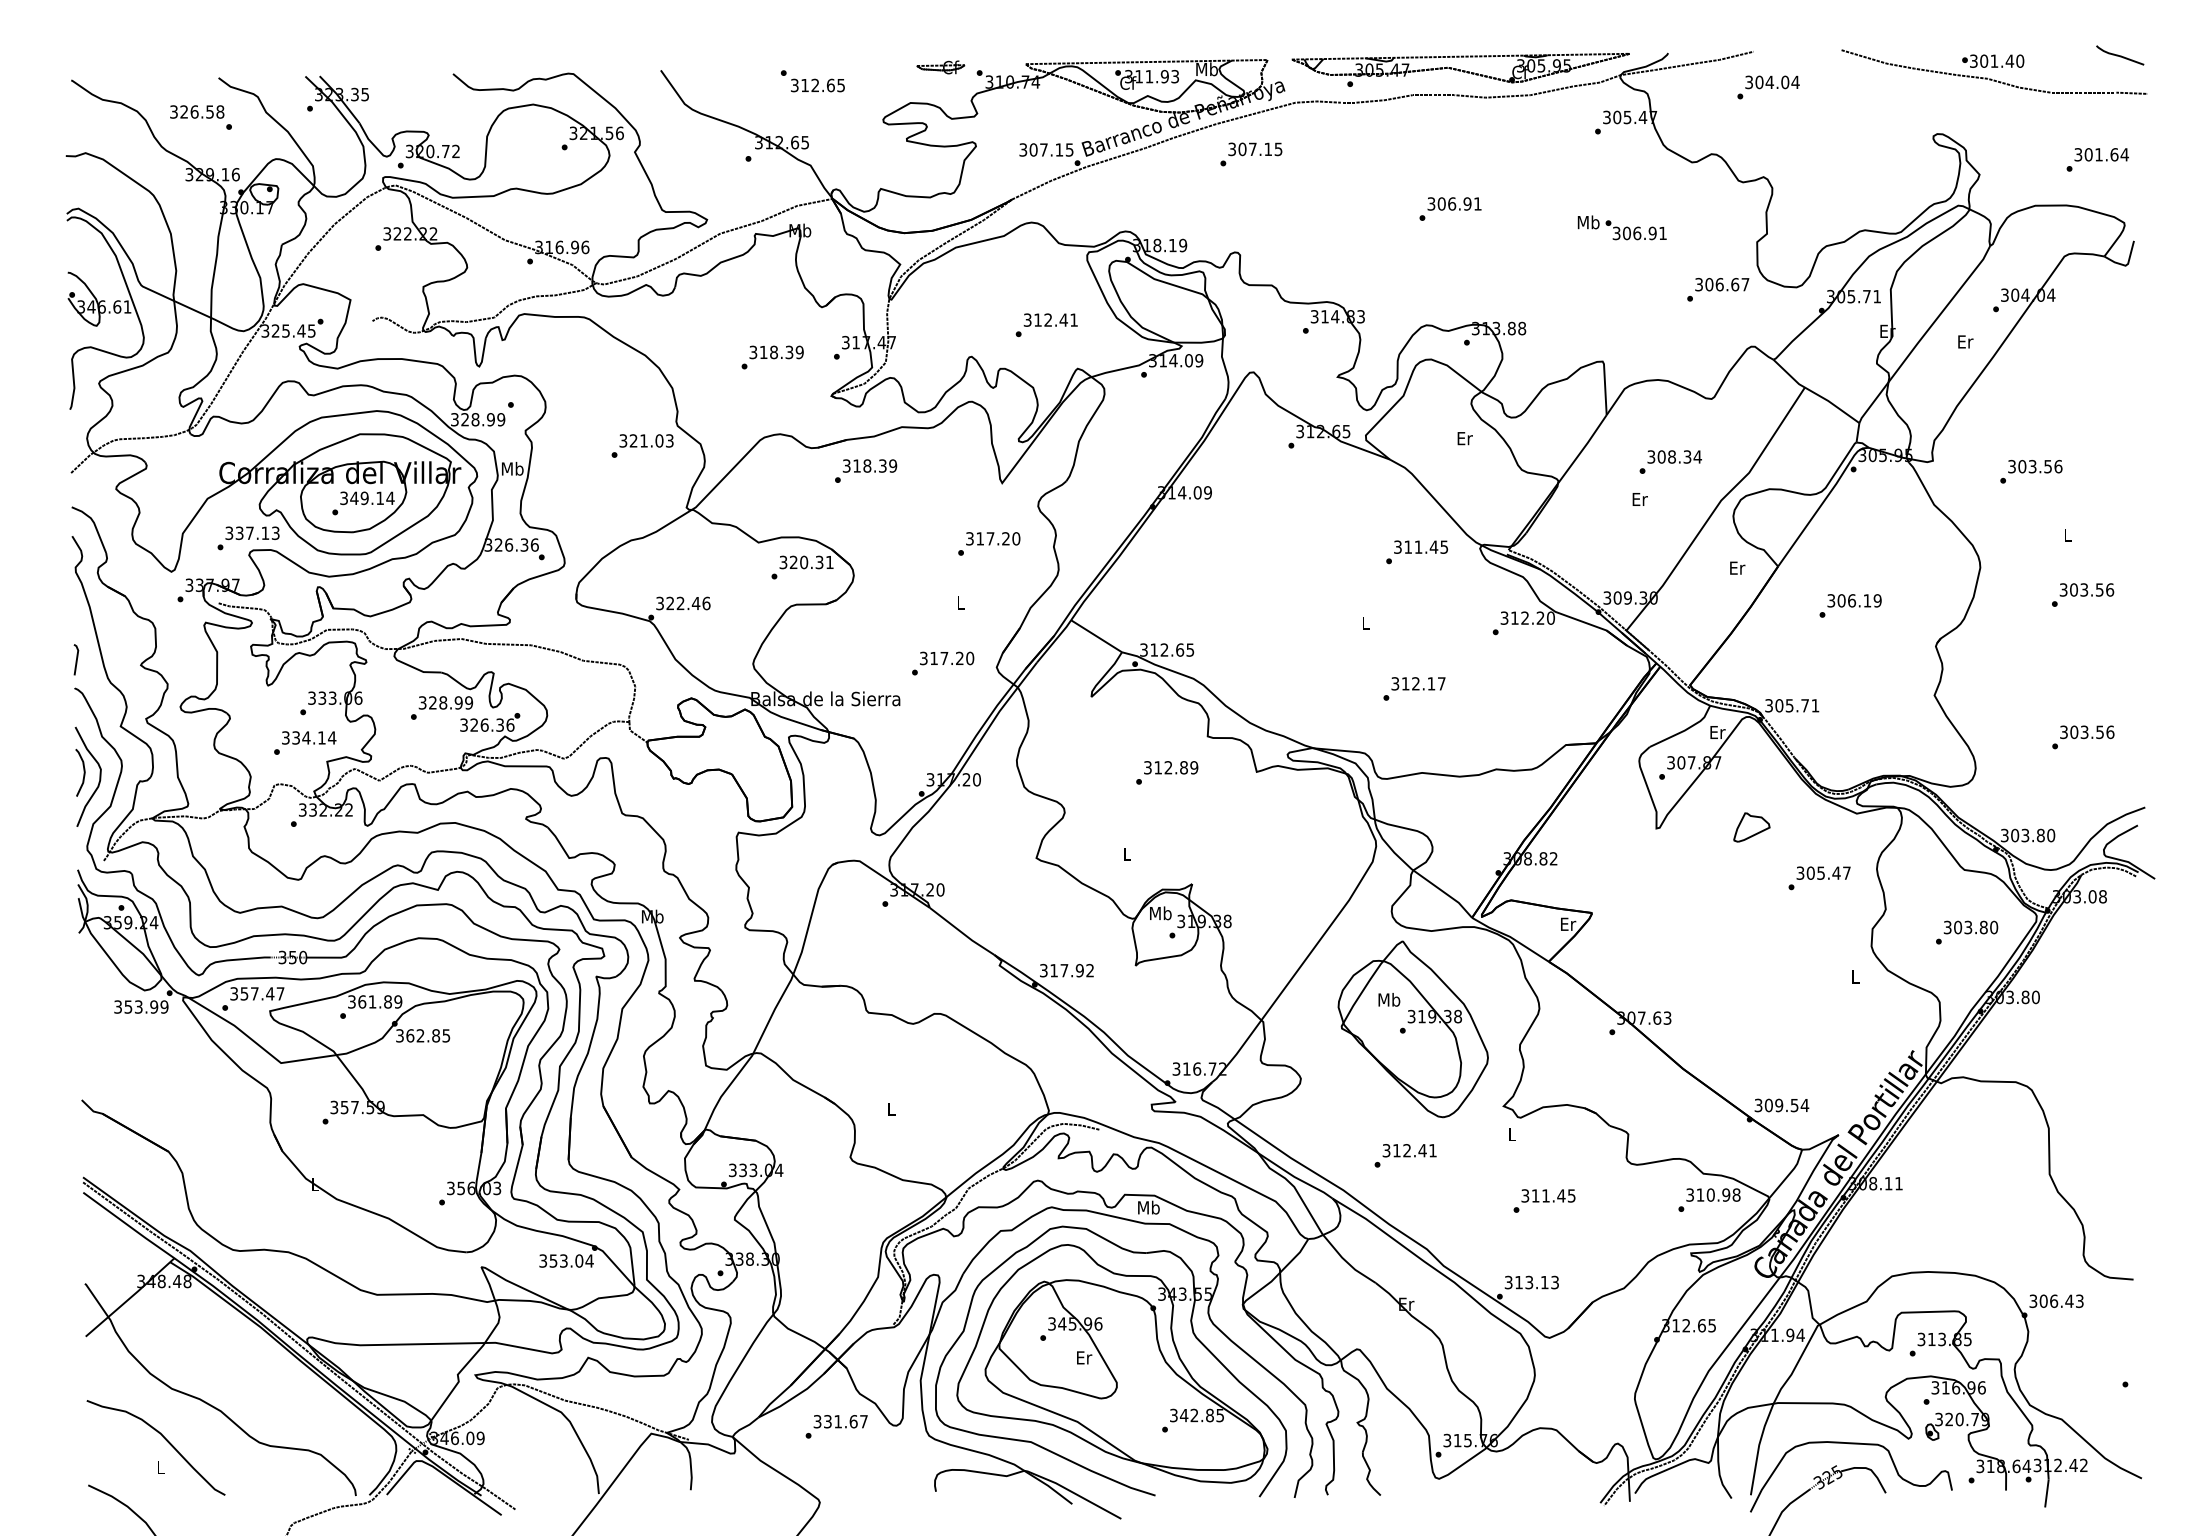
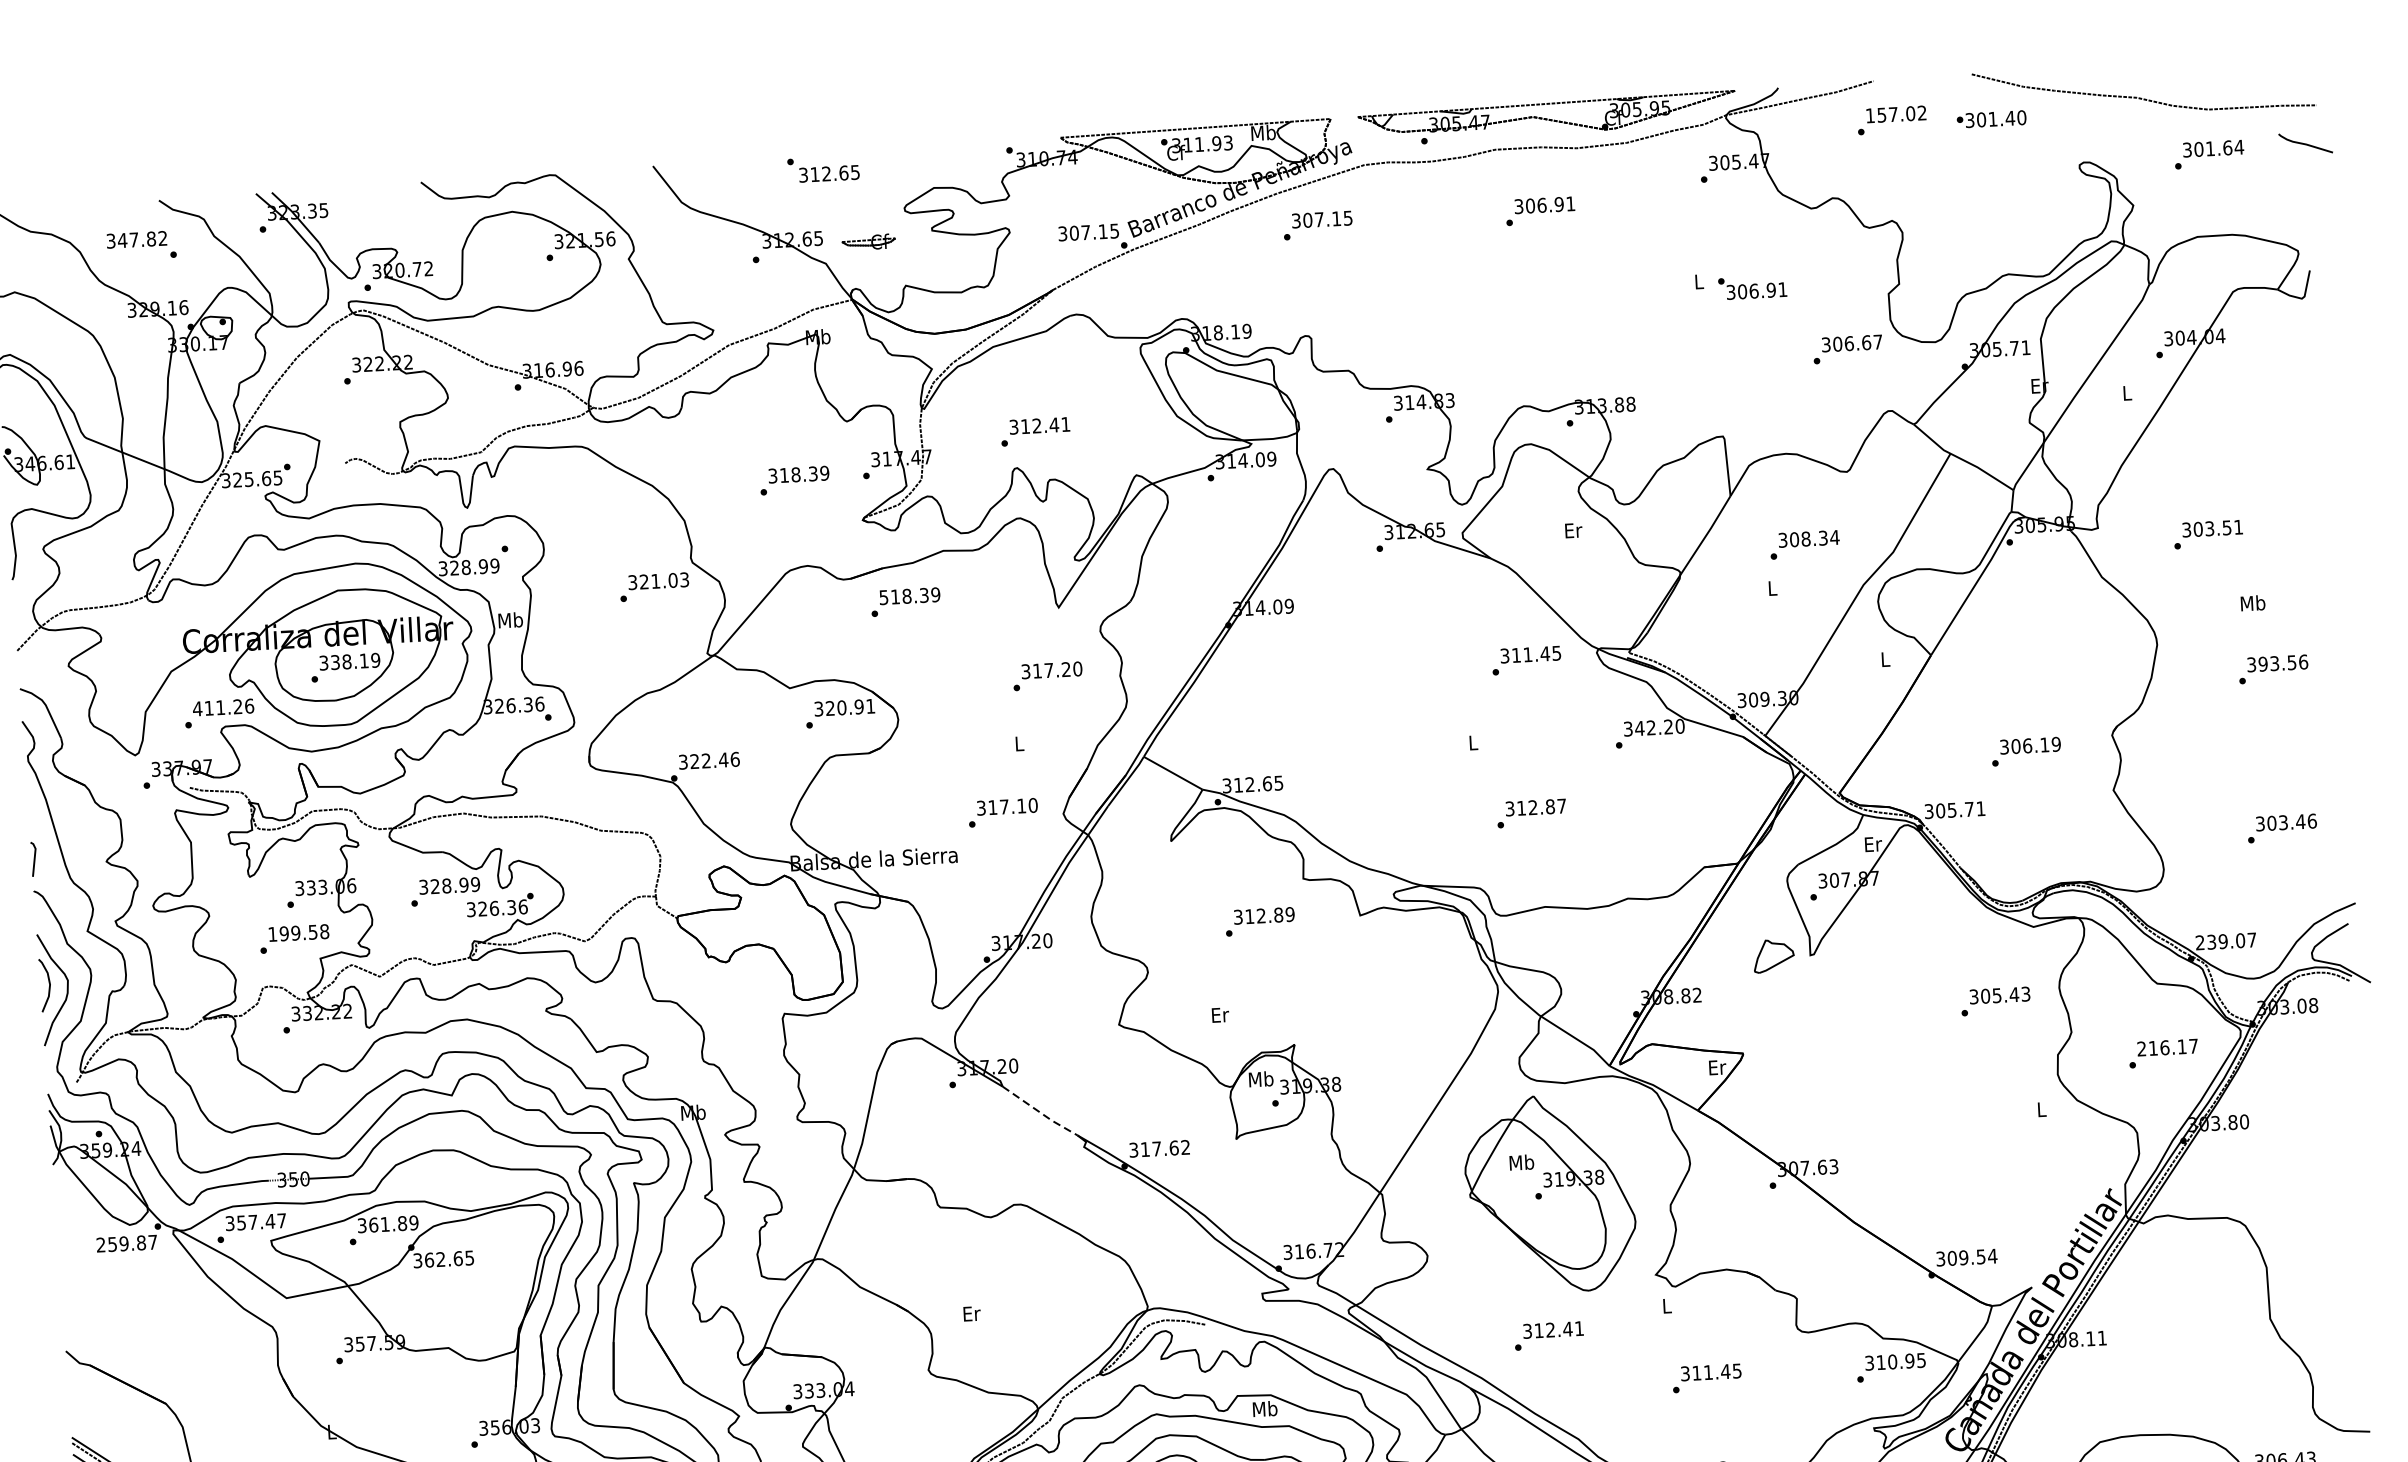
curve: (2120, 55) -> (2306, 143), moved
text: (1993, 60) -> (1991, 118), moved
part: (940, 67) -> (868, 242), moved
text: (1772, 82) -> (1896, 114), 304.04 -> 157.02
text: (202, 111) -> (142, 238), 326.58 -> 347.82
text: (2097, 159) -> (2209, 154), moved
text: (1450, 208) -> (1540, 210), moved
text: (1588, 222) -> (1698, 281), Mb -> L
text: (1046, 325) -> (1035, 432), moved
text: (301, 330) -> (266, 477), 325.45 -> 325.65
text: (1965, 341) -> (2127, 392), Er -> L
text: (846, 465) -> (883, 596), 318.39 -> 518.39
text: (2058, 466) -> (2238, 527), 303.56 -> 303.51
text: (372, 498) -> (355, 661), 349.14 -> 338.19
text: (1639, 499) -> (1772, 588), Er -> L
text: (252, 533) -> (223, 707), 337.13 -> 411.26
text: (2067, 534) -> (2252, 602), L -> Mb
text: (819, 561) -> (859, 705), 320.31 -> 320.91
text: (1737, 567) -> (1885, 658), Er -> L
text: (2073, 589) -> (2262, 663), 303.56 -> 393.56
text: (1850, 605) -> (2026, 751), moved
text: (1514, 617) -> (1639, 727), 312.20 -> 342.20
text: (959, 657) -> (1021, 804), 317.20 -> 317.10
text: (1431, 683) -> (1550, 806), 312.17 -> 312.87
text: (2099, 732) -> (2300, 822), 303.56 -> 303.46
text: (309, 737) -> (299, 932), 334.14 -> 199.58
part: (1751, 827) -> (1773, 956), moved
text: (2028, 835) -> (2226, 941), 303.80 -> 239.07
text: (1127, 853) -> (1220, 1014), L -> Er
text: (1846, 872) -> (2025, 993), 305.47 -> 305.43
text: (1970, 927) -> (2167, 1047), 303.80 -> 216.17
line: (962, 932) -> (1040, 1112), solid -> dashed
text: (1079, 970) -> (1173, 1147), 317.92 -> 317.62
text: (141, 1006) -> (127, 1243), 353.99 -> 259.87
text: (436, 1035) -> (458, 1258), 362.85 -> 362.65
text: (891, 1108) -> (971, 1313), L -> Er
text: (1736, 1194) -> (1921, 1359), 310.98 -> 310.95

